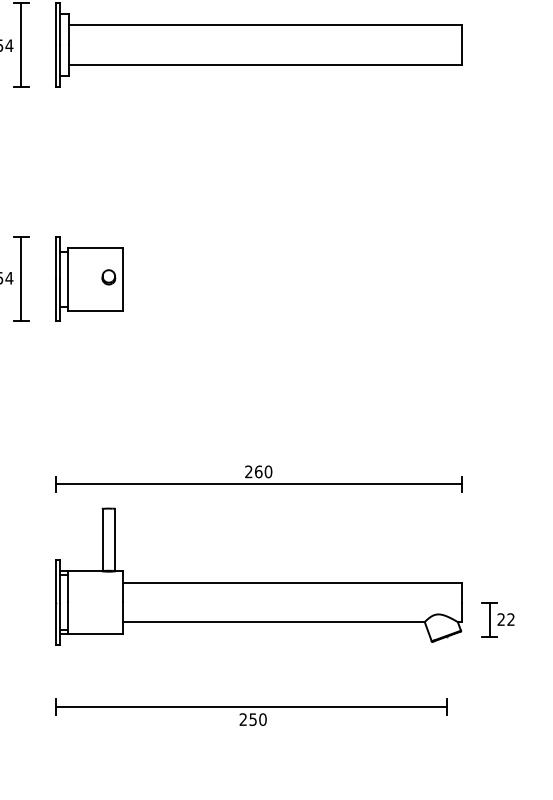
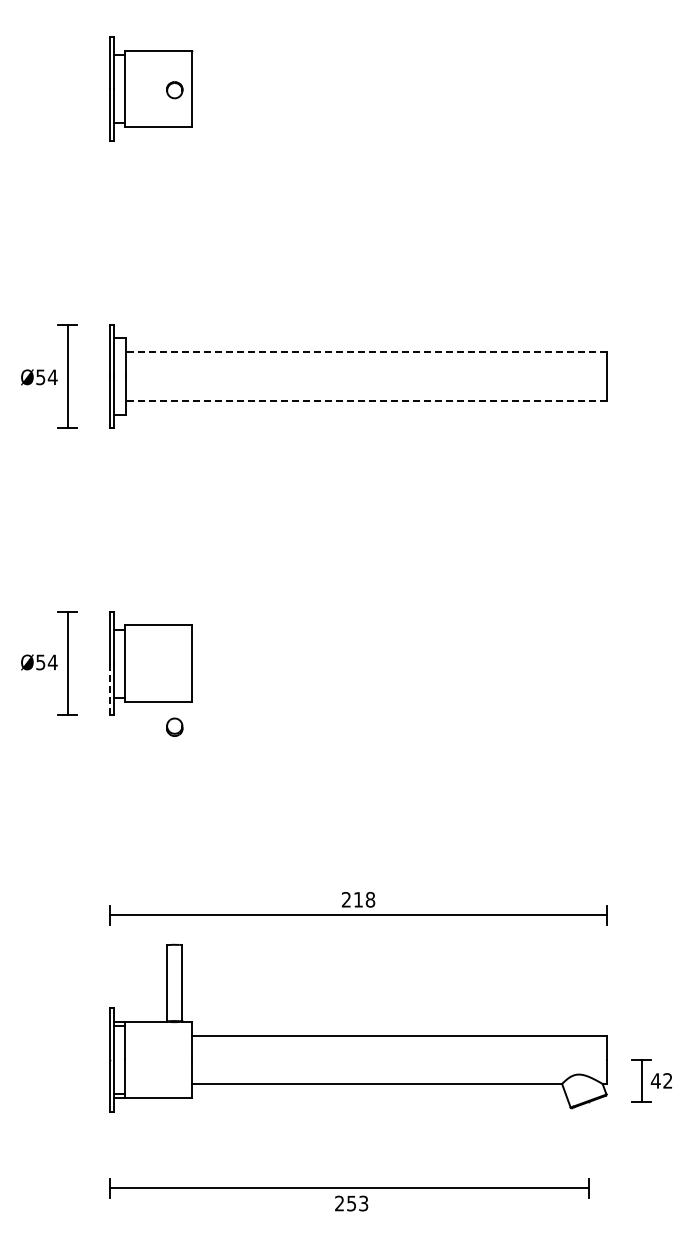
line: (265, 25) -> (366, 352), solid -> dashed
line: (265, 64) -> (366, 400), solid -> dashed
part: (108, 276) -> (174, 726), moved
line: (55, 300) -> (109, 689), solid -> dashed
text: (263, 471) -> (364, 899), 260 -> 218
text: (500, 619) -> (655, 1080), 22 -> 42
text: (262, 719) -> (363, 1203), 250 -> 253

